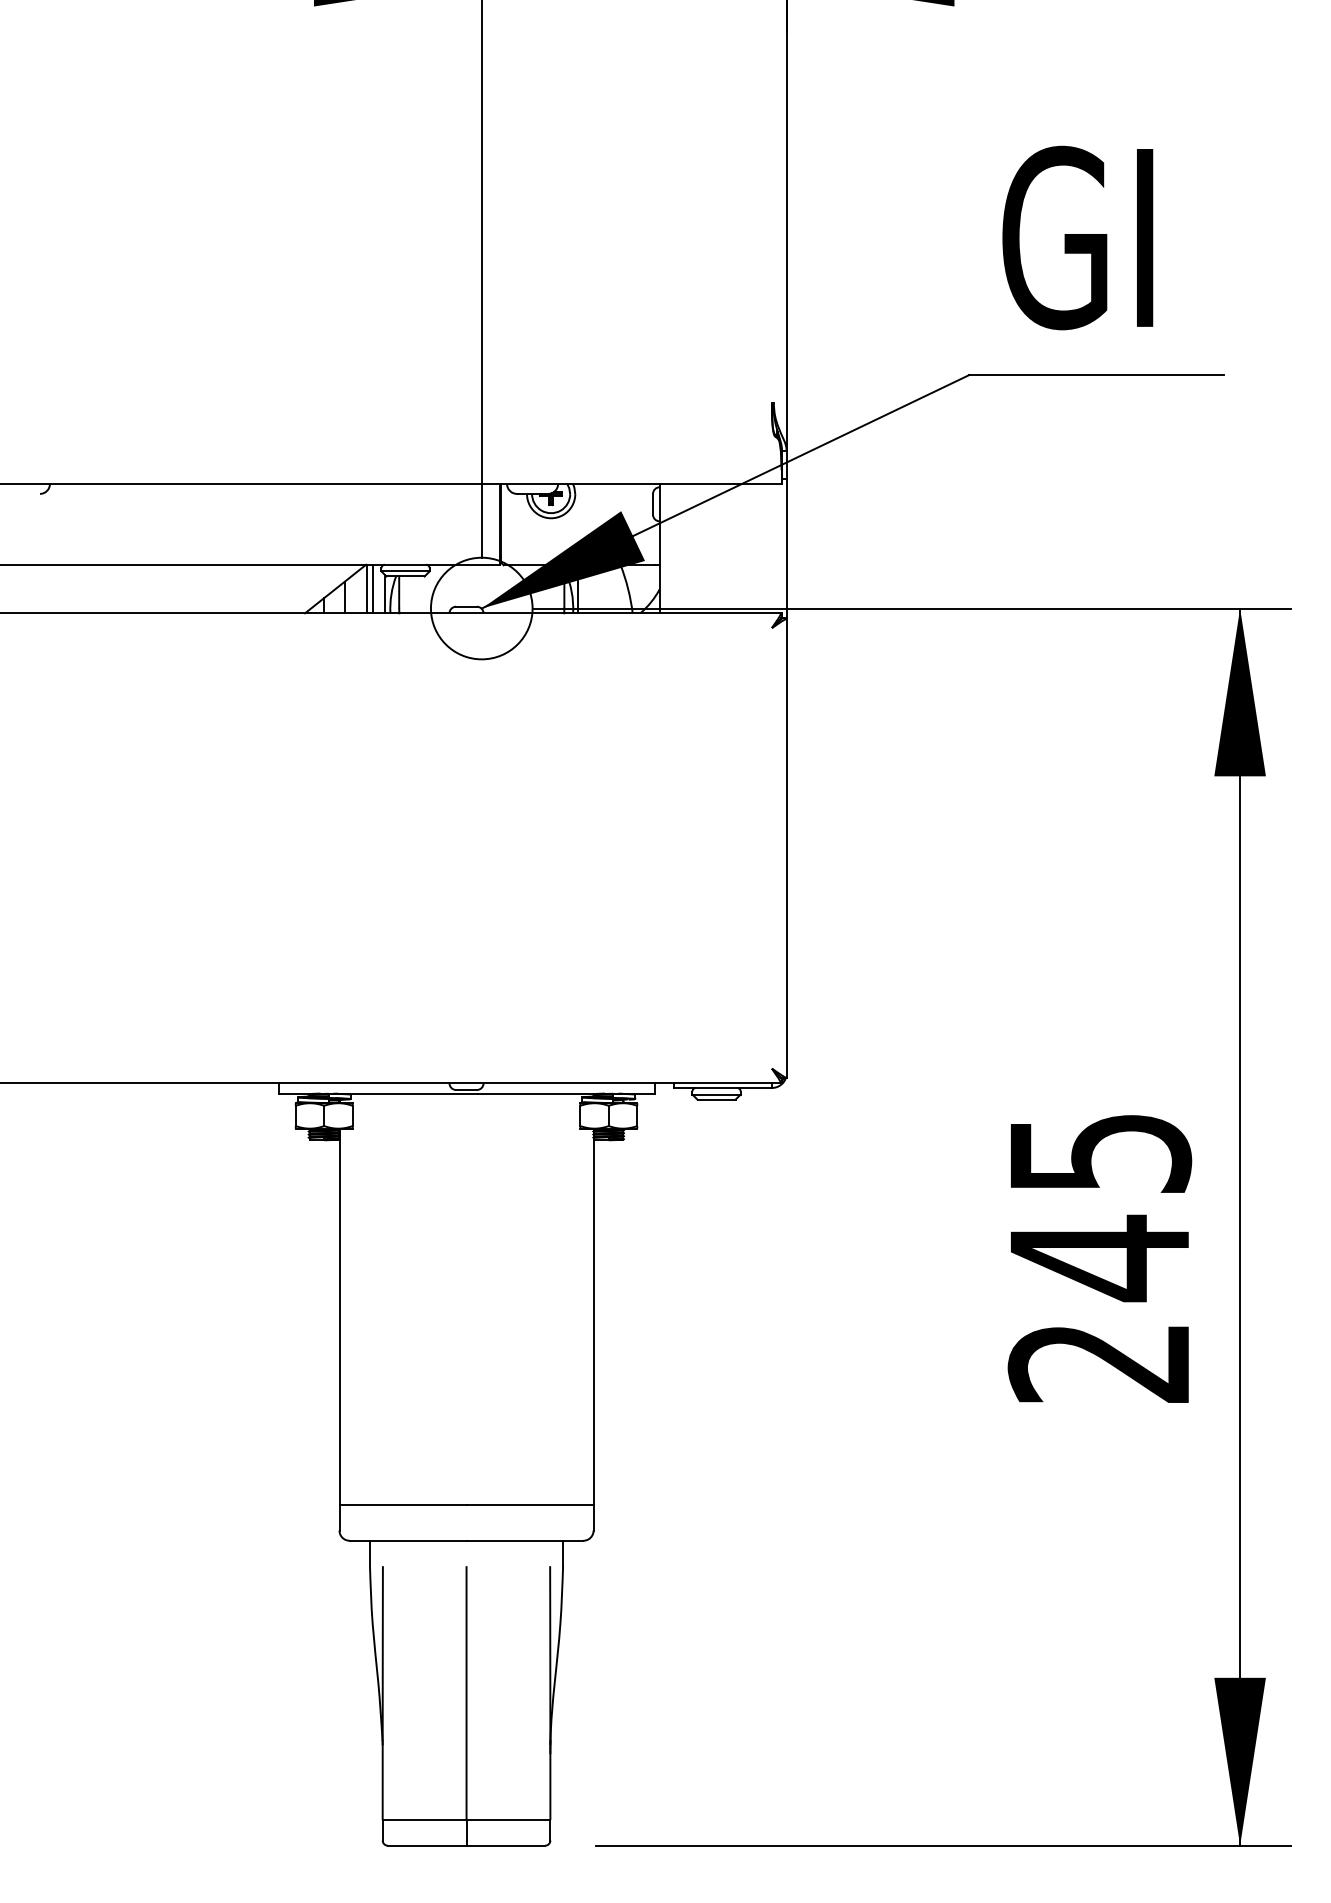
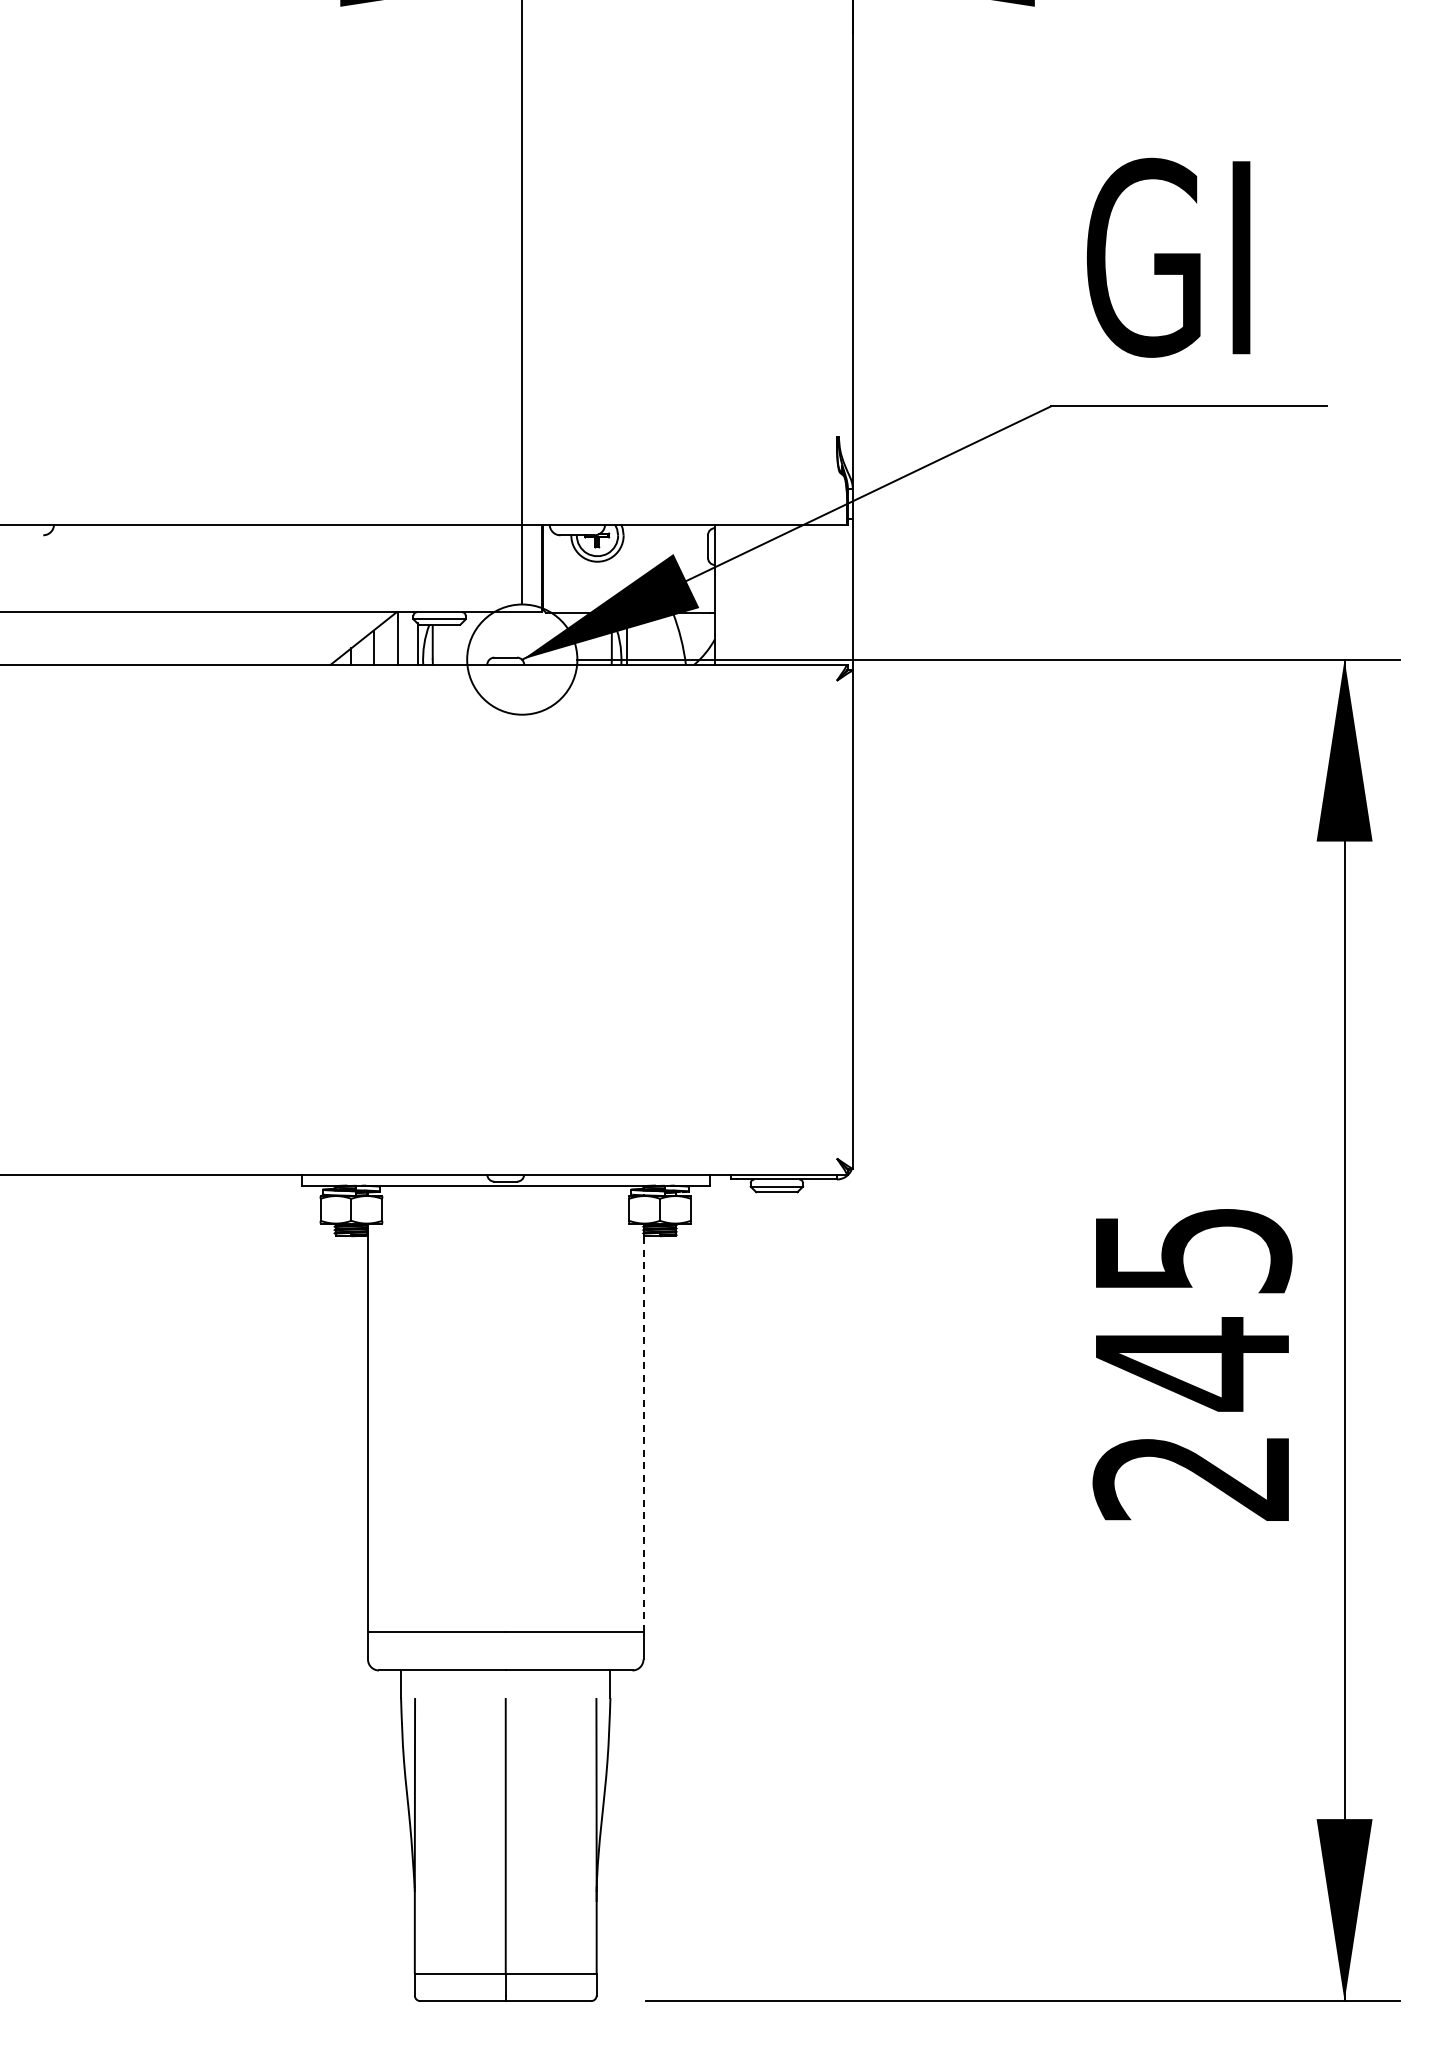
line: (372, 589) -> (403, 638), removed
line: (593, 1321) -> (643, 1432), solid -> dashed

